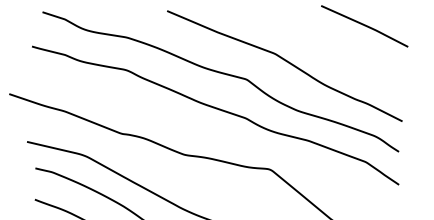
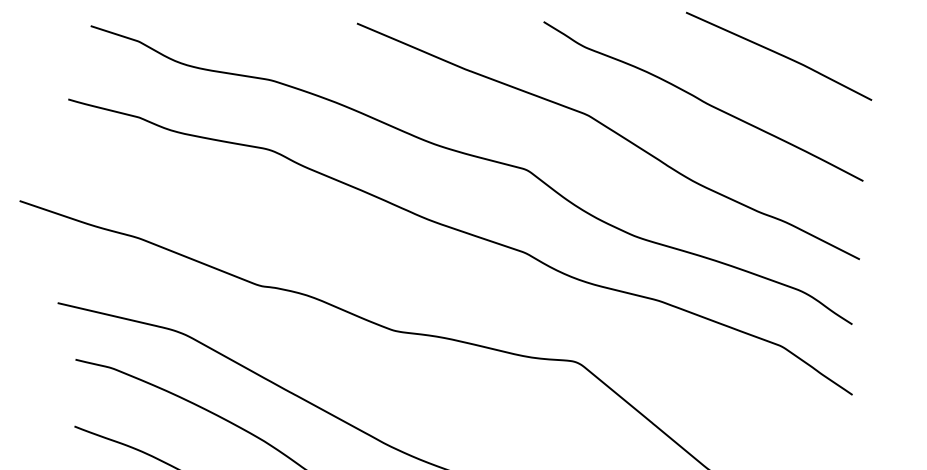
curve: (329, 47) -> (703, 101), added

